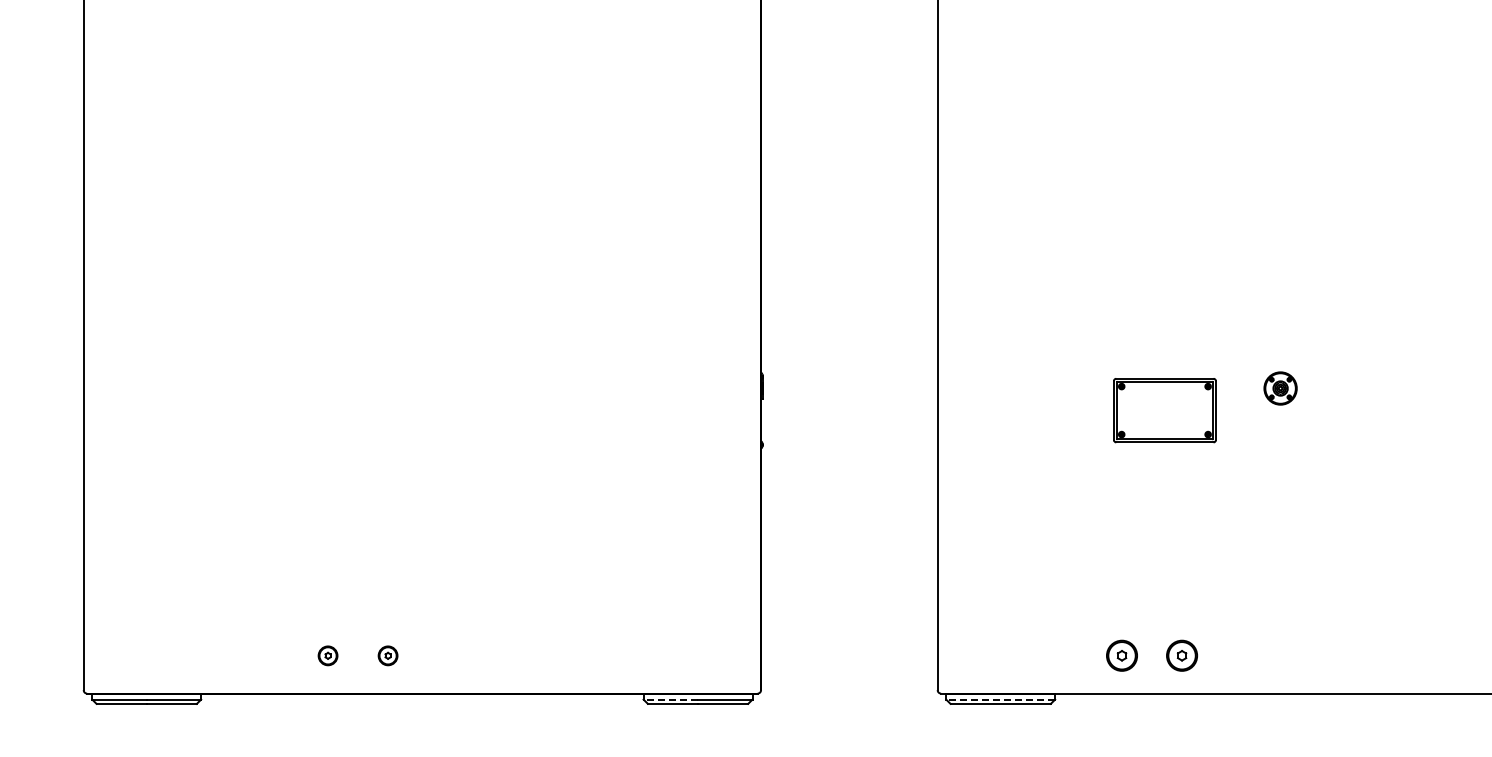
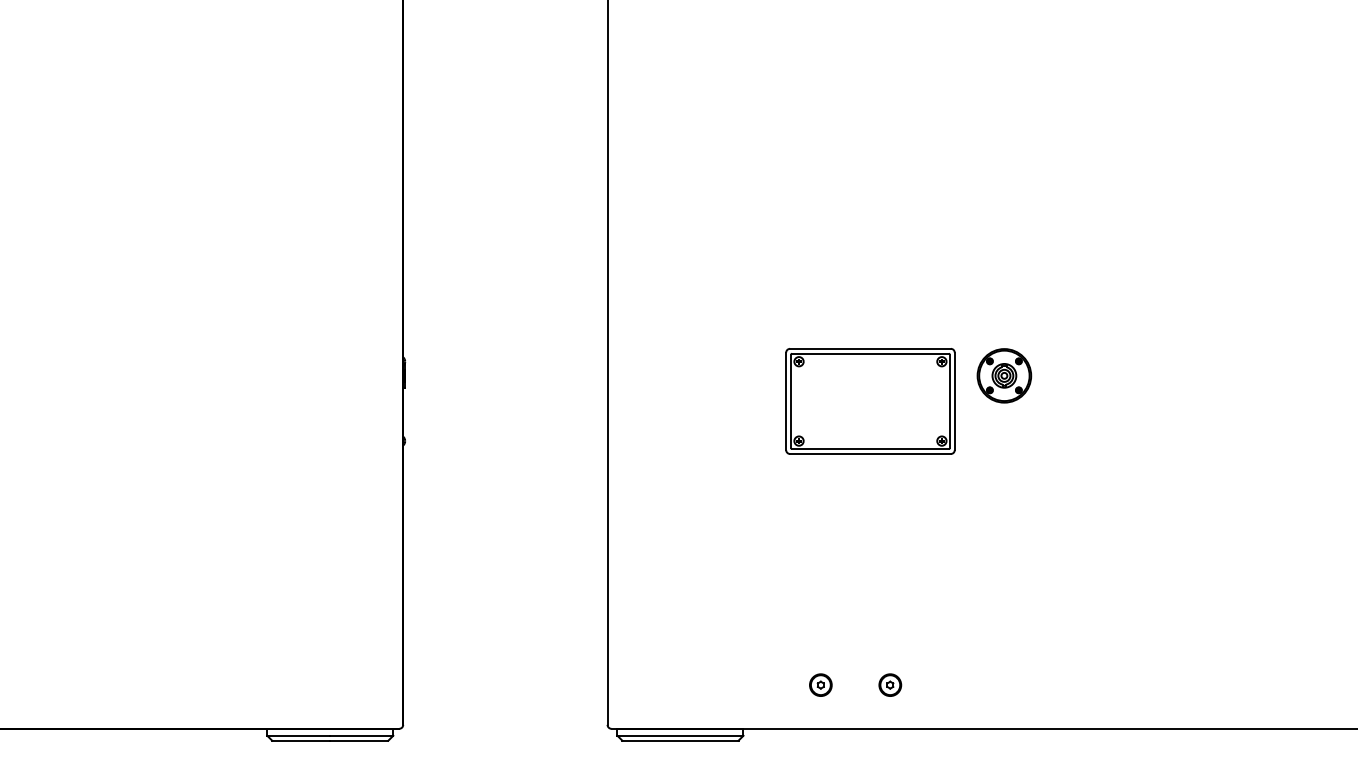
part: (1280, 388) -> (1004, 375), size x1.43
part: (1164, 410) -> (870, 401), size x1.43
part: (1121, 655) -> (820, 684), size x0.62
part: (1181, 655) -> (889, 684), size x0.62
line: (670, 699) -> (298, 735), dashed -> solid
line: (1000, 699) -> (680, 735), dashed -> solid

